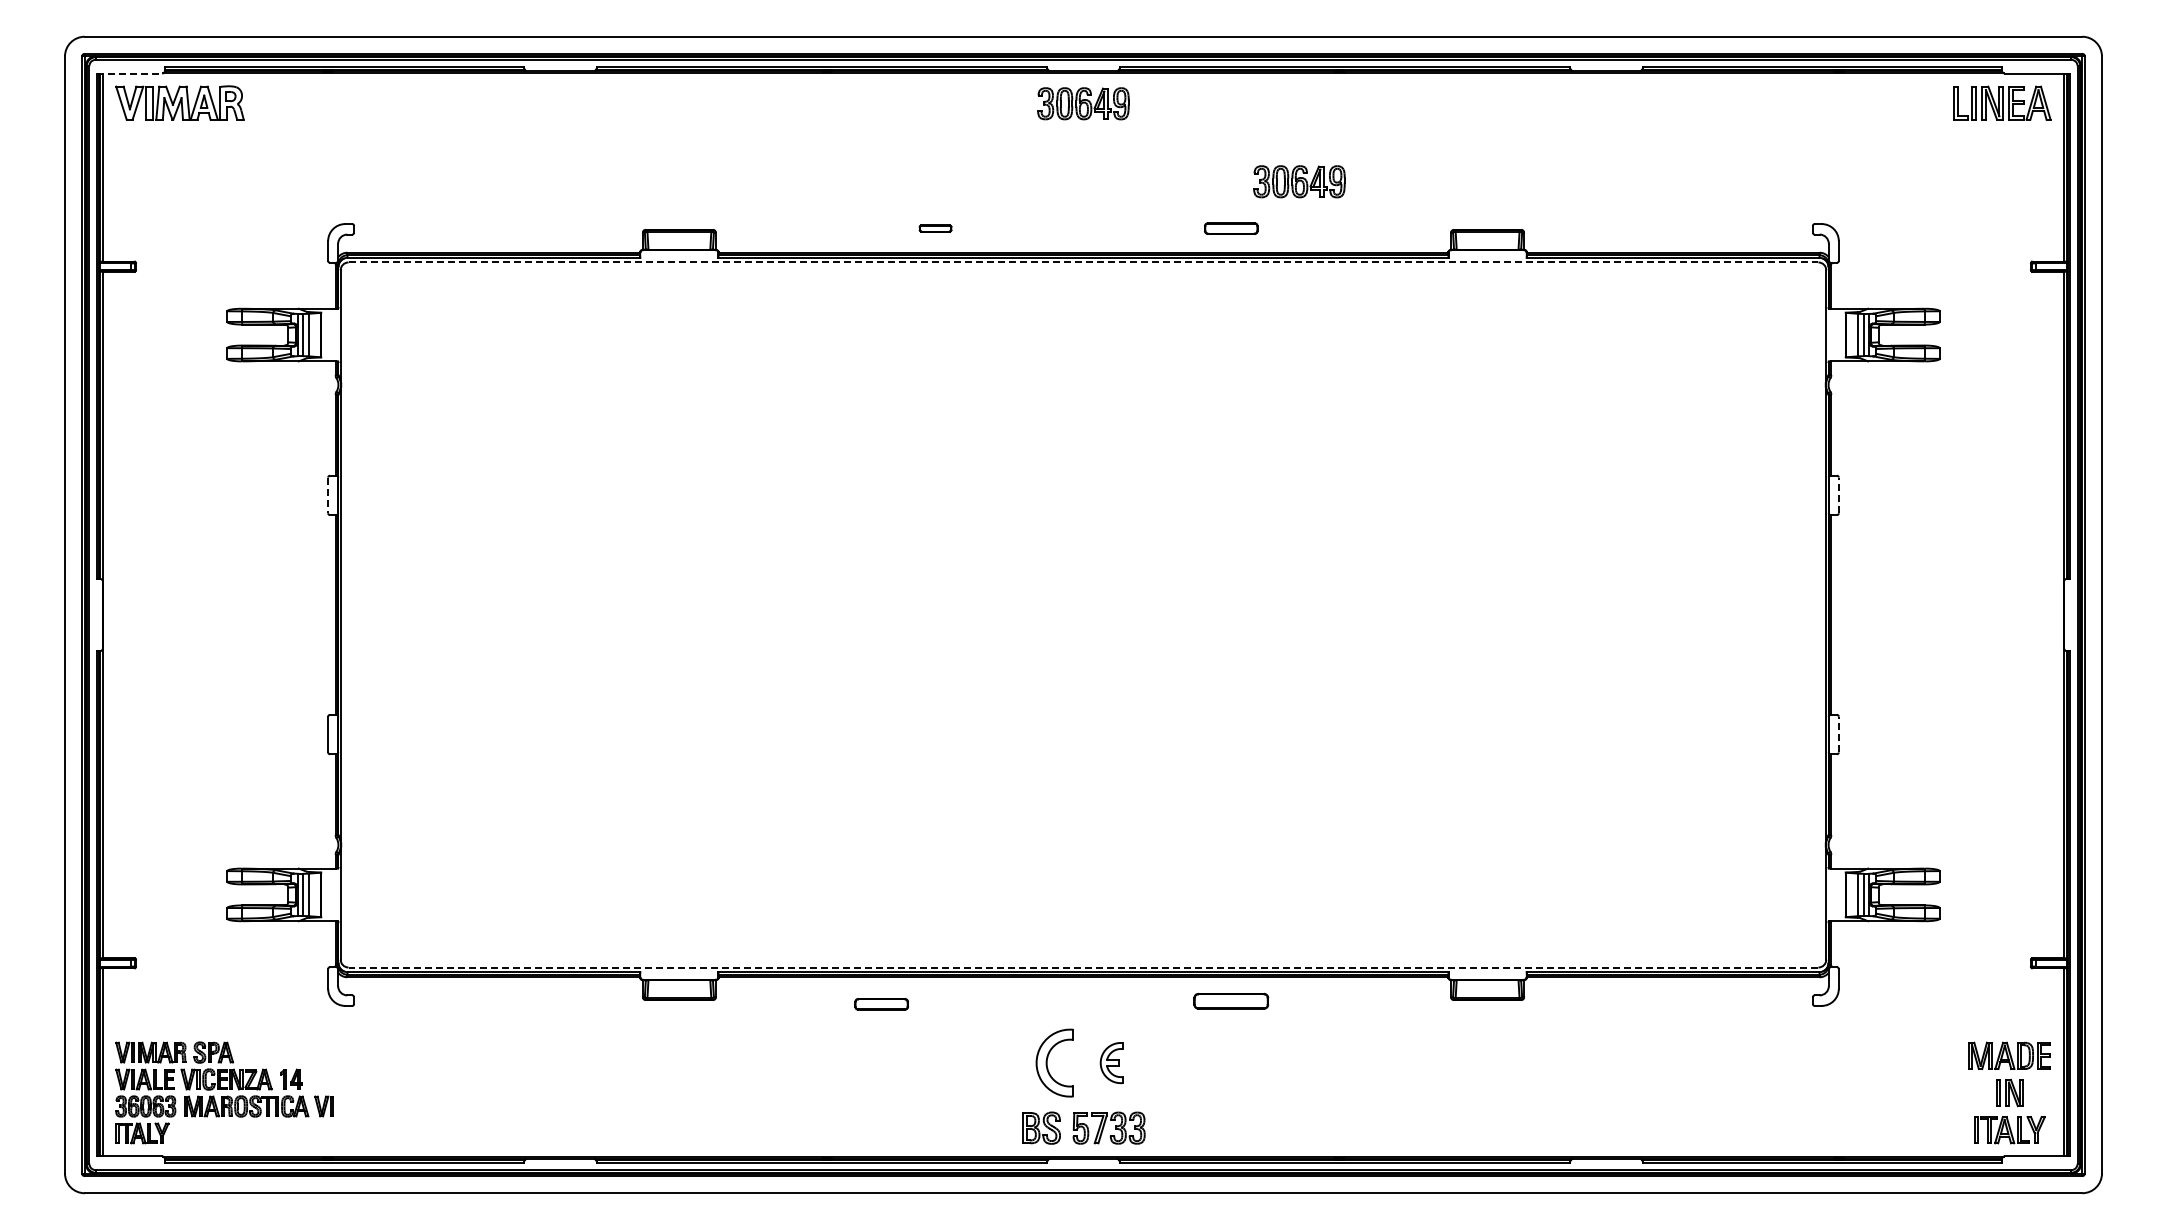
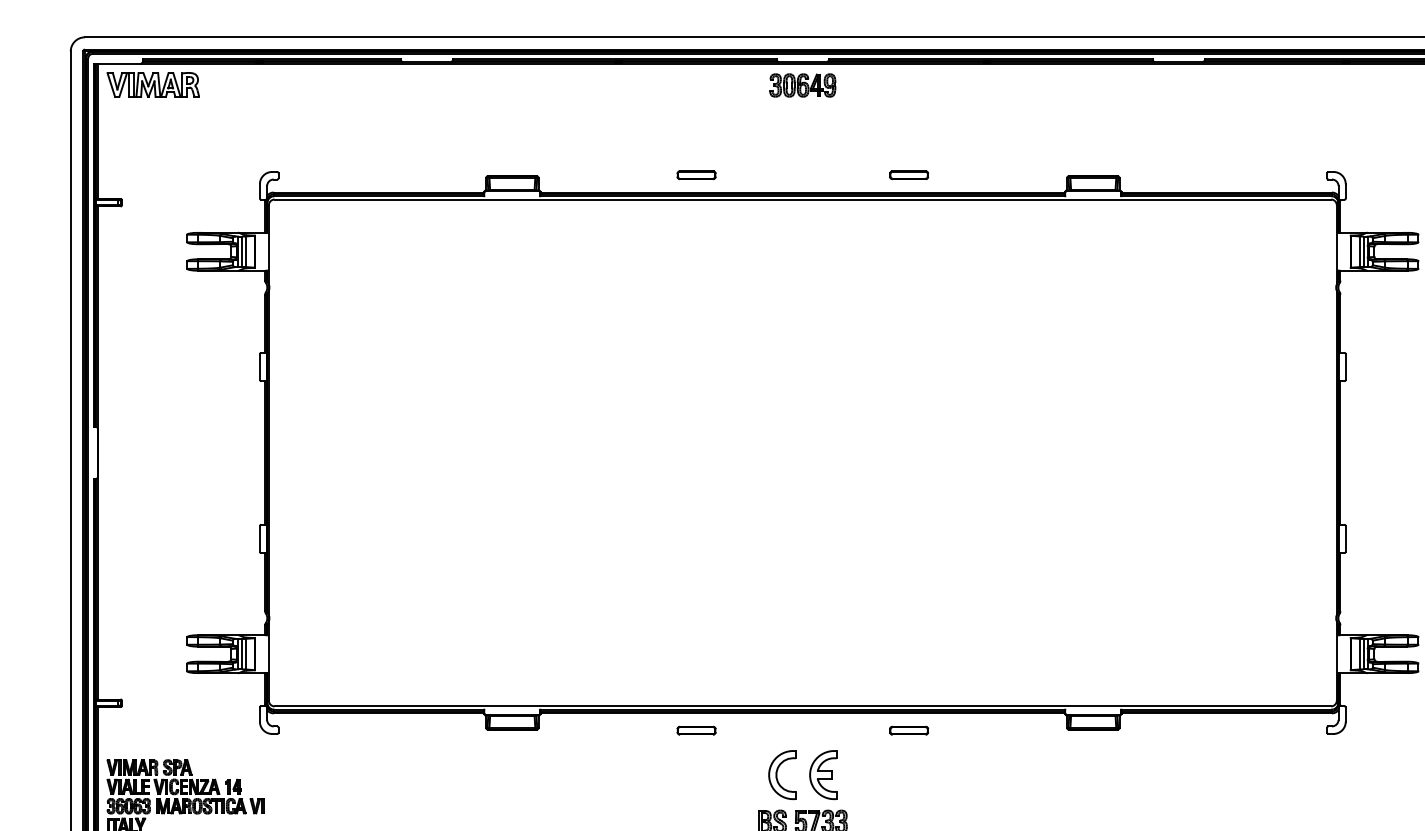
line: (129, 73) -> (117, 63), dashed -> solid
part: (1299, 181) -> (958, 141), removed
part: (935, 228) -> (696, 175), size x1.67
line: (1083, 262) -> (802, 199), dashed -> solid
line: (328, 495) -> (260, 367), dashed -> solid
line: (1838, 495) -> (1345, 367), dashed -> solid
line: (1838, 734) -> (1345, 538), dashed -> solid
line: (1083, 967) -> (802, 706), dashed -> solid
part: (1231, 1001) -> (909, 730), size x0.71
part: (881, 1004) -> (696, 730), moved
part: (1111, 1062) -> (822, 774), size x1.67

